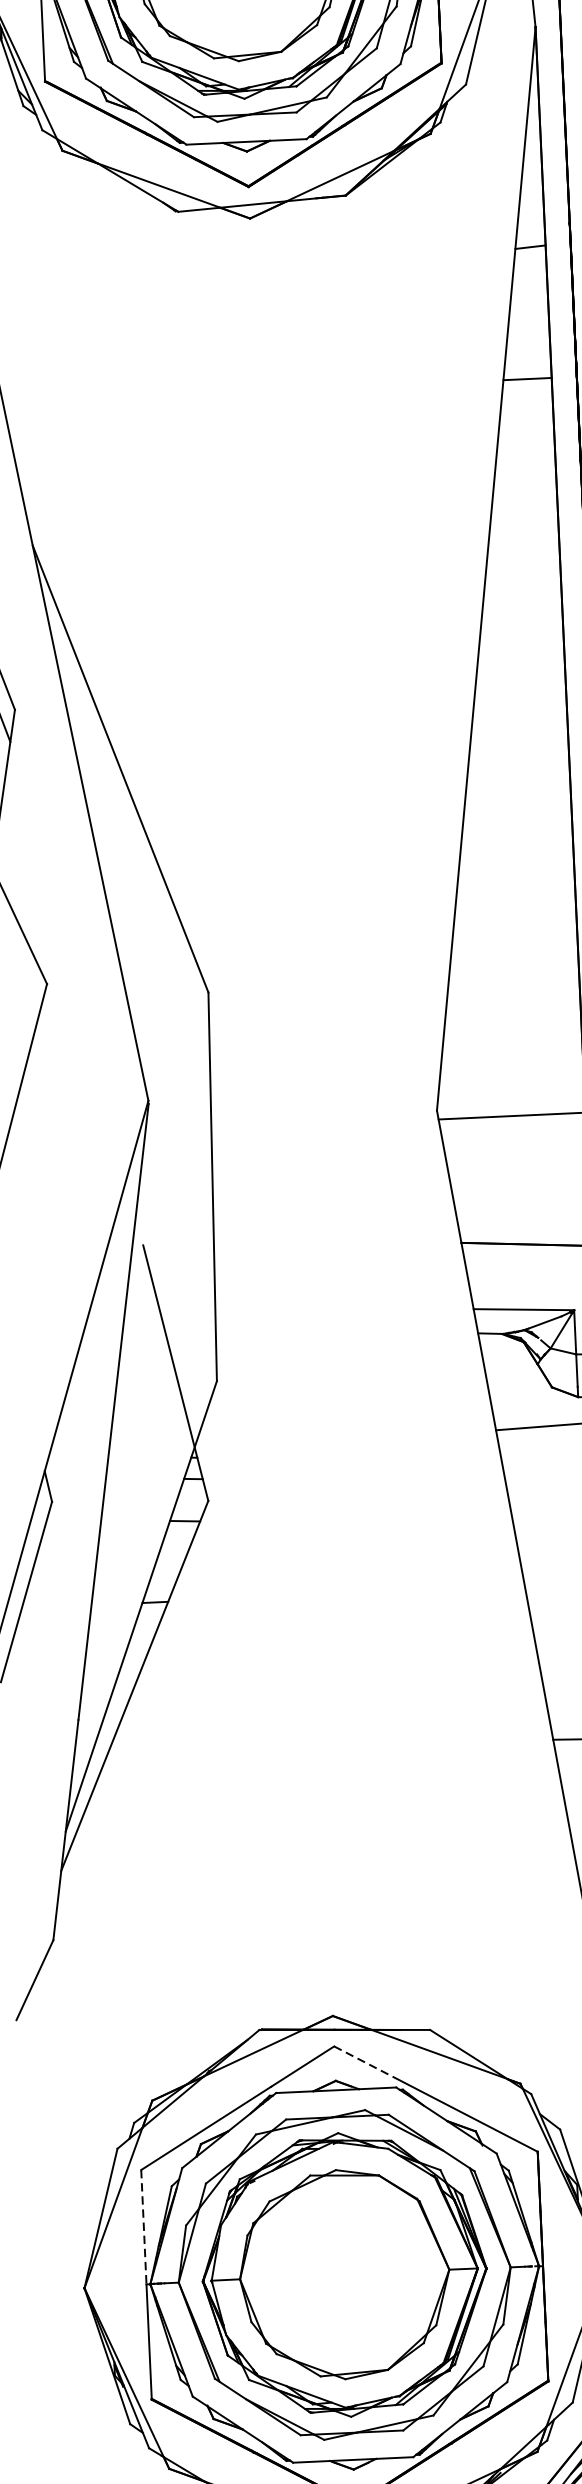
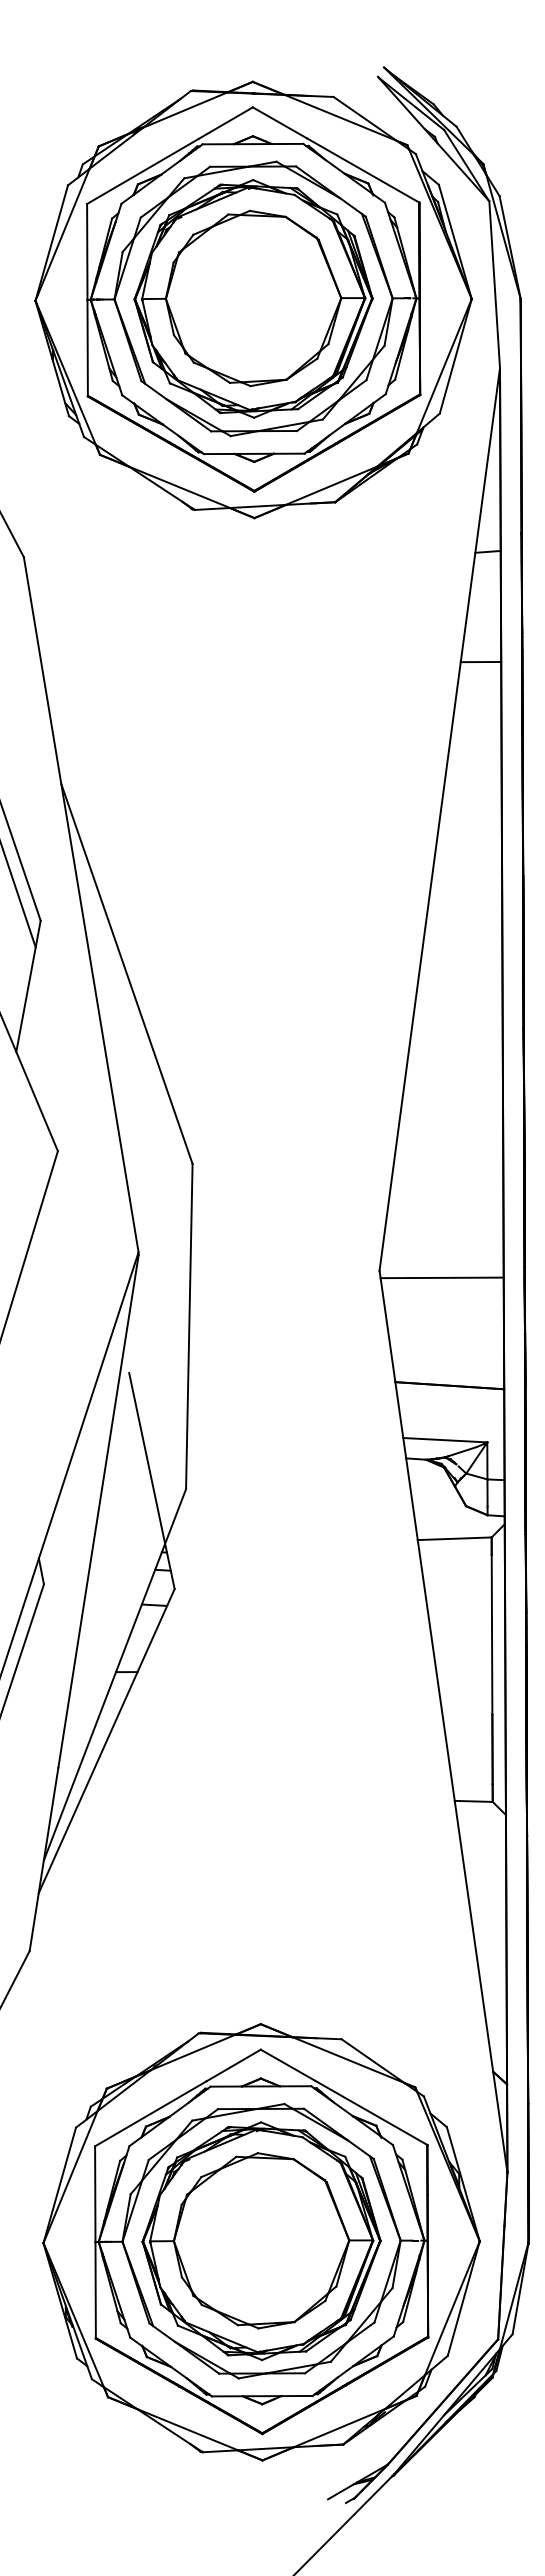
line: (368, 2063) -> (288, 2065), dashed -> solid
line: (144, 2227) -> (95, 2194), dashed -> solid

